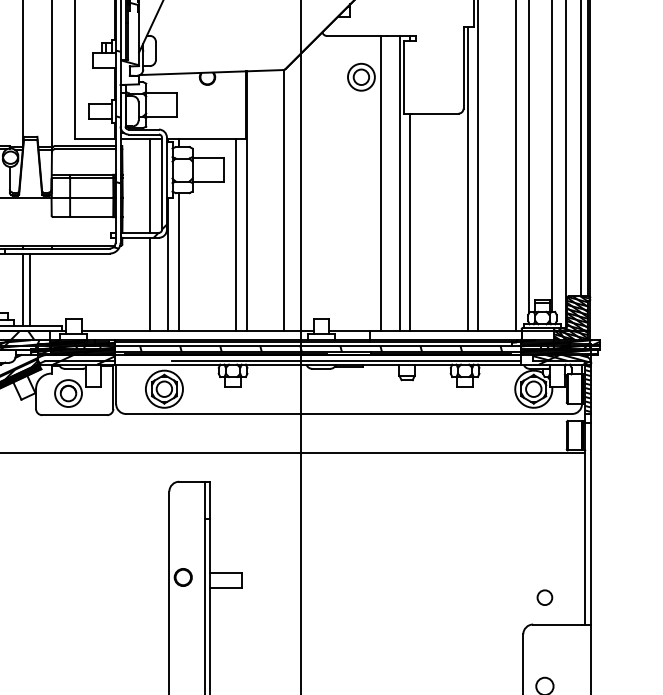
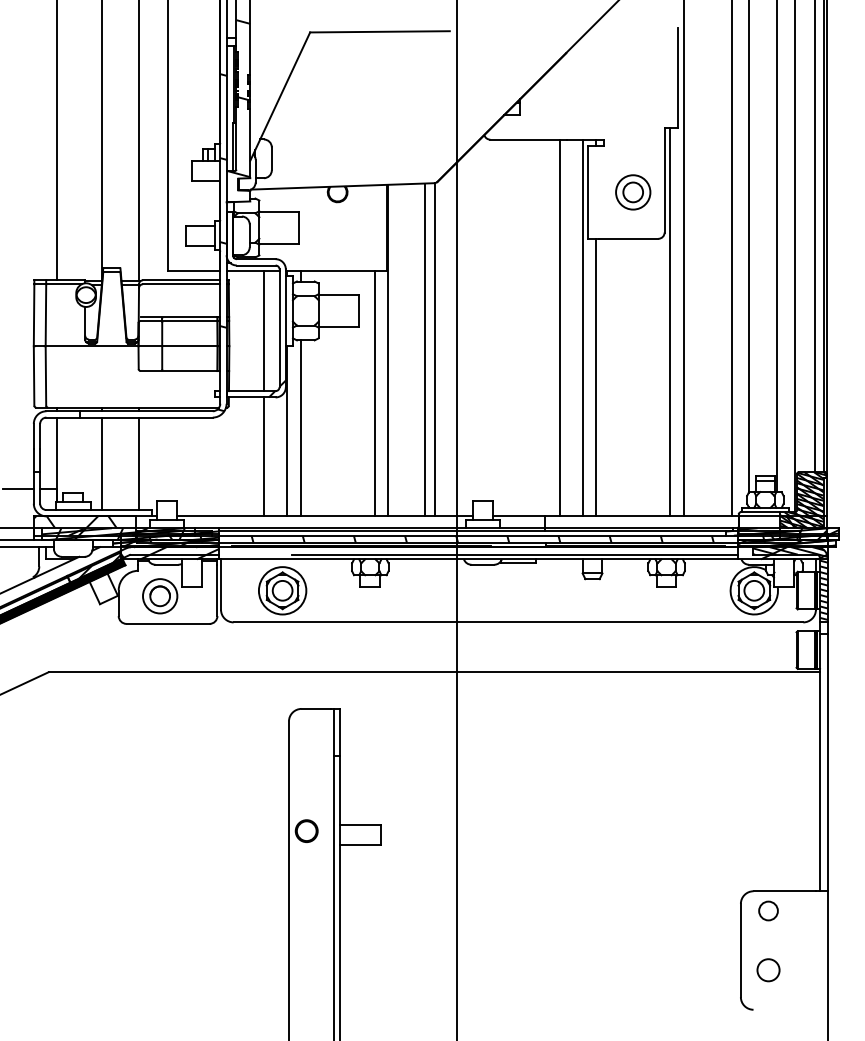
part: (361, 77) -> (633, 192), moved
line: (275, 200) -> (424, 349), added
line: (30, 289) -> (139, 463), moved
circle: (544, 597) -> (768, 910), moved

